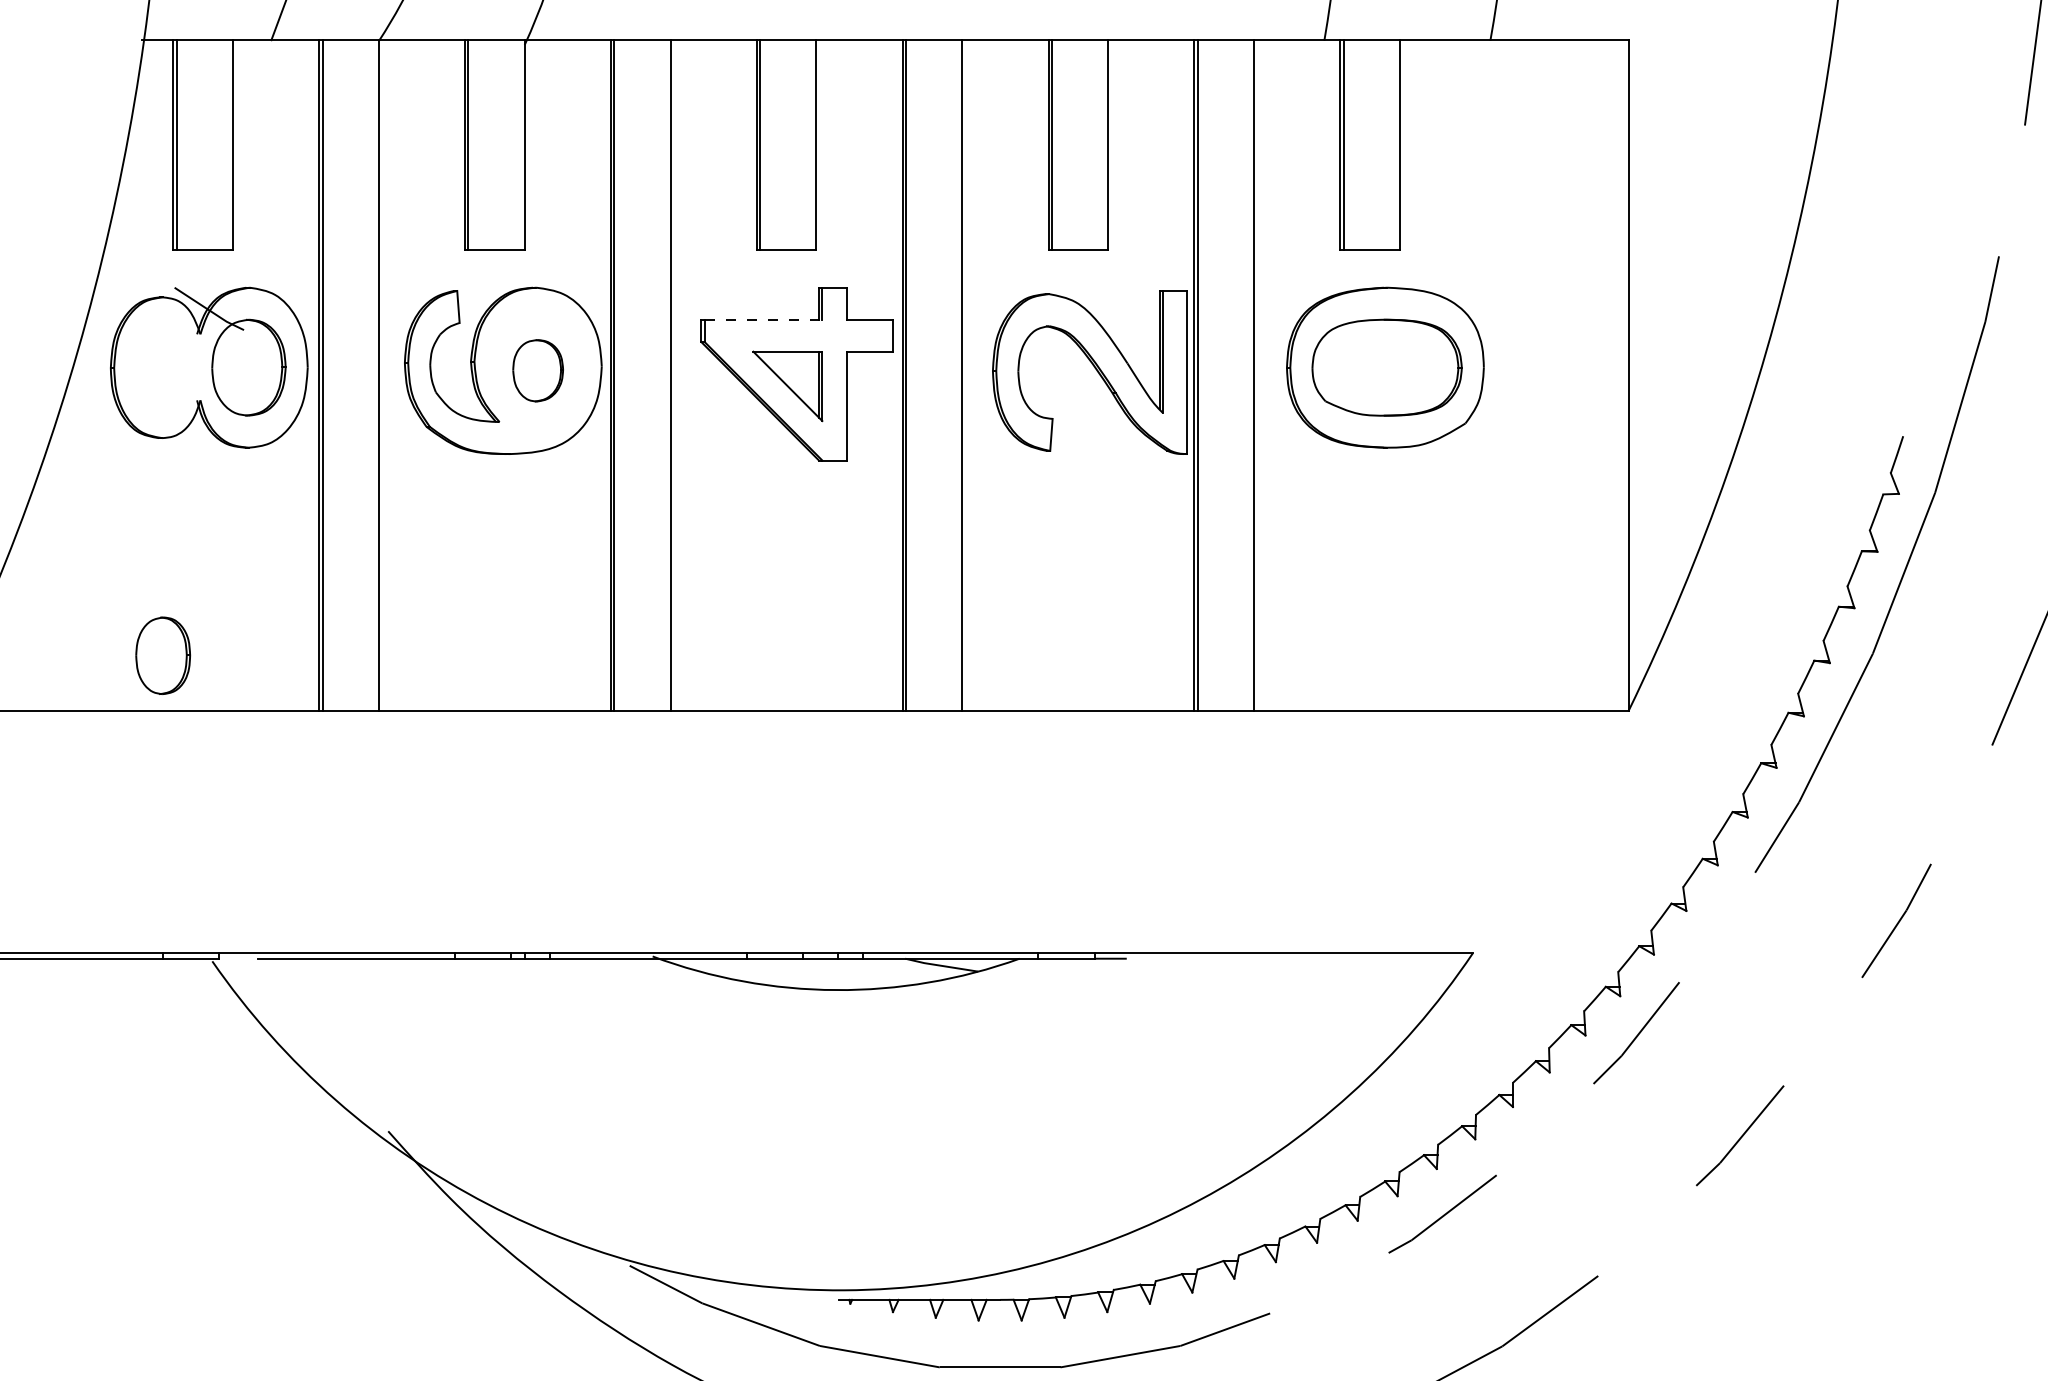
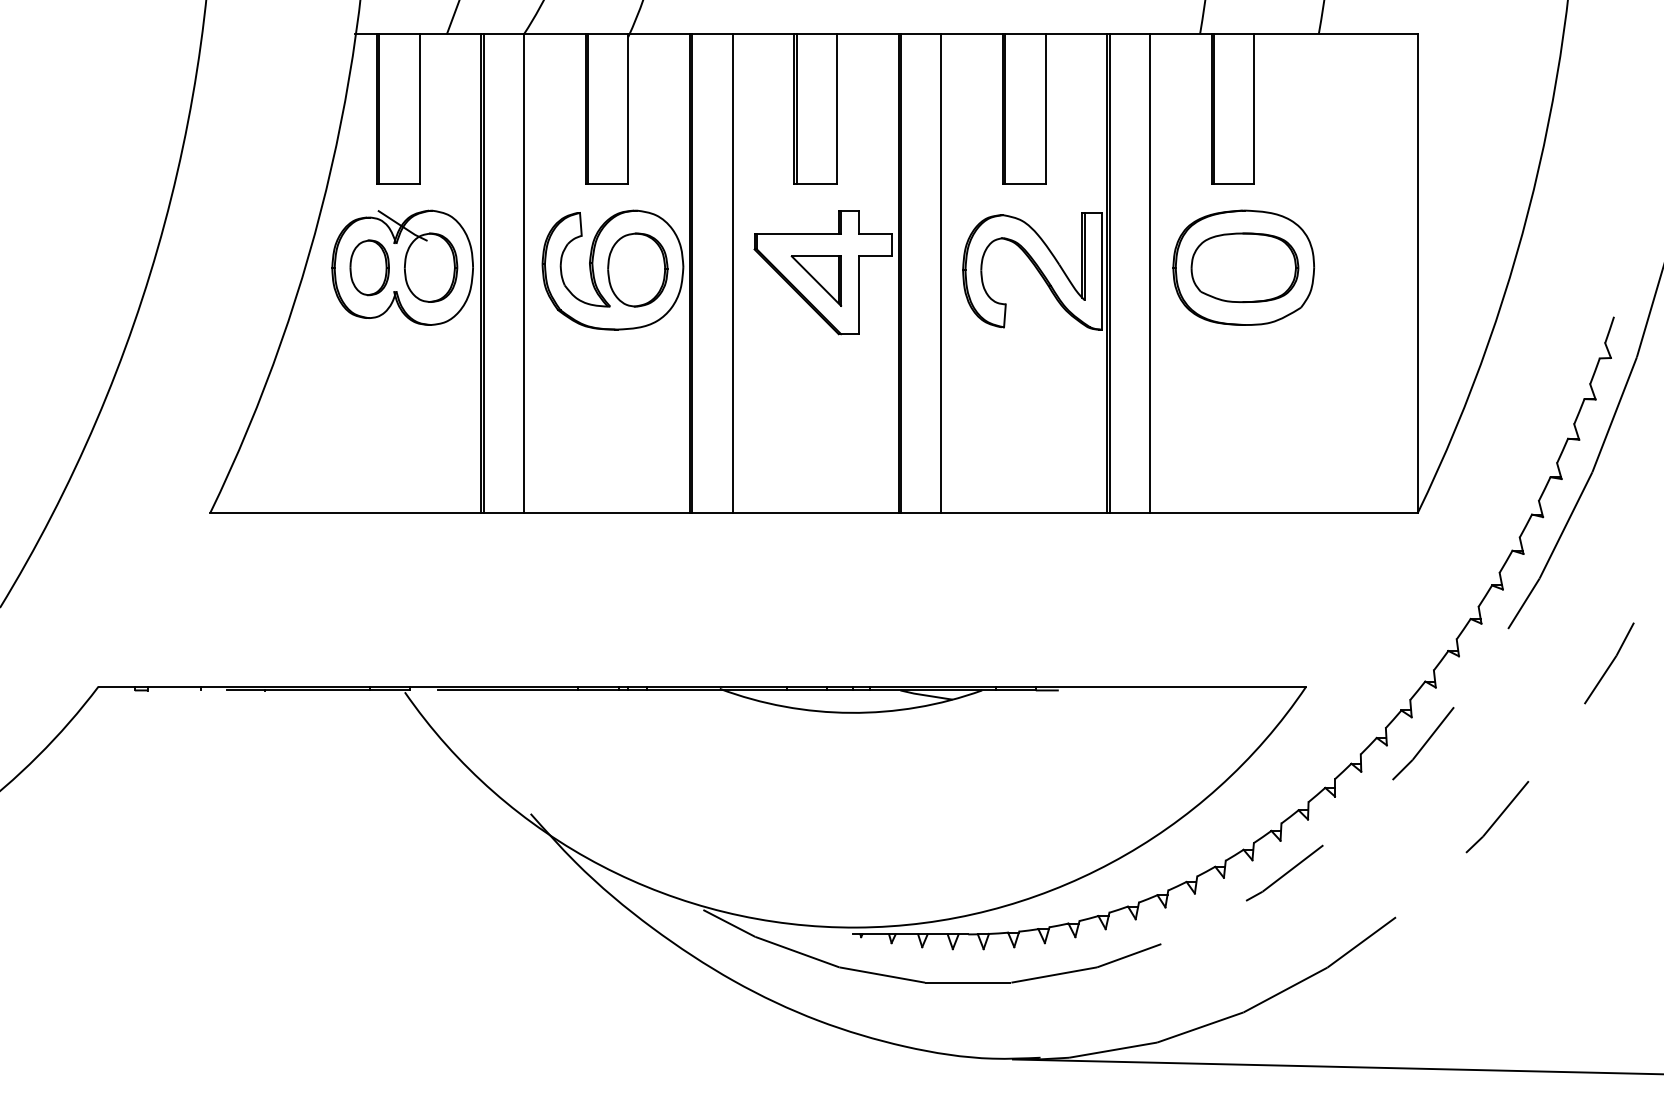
line: (764, 319) -> (799, 233), dashed -> solid
part: (537, 370) -> (637, 269), size x1.67
part: (162, 655) -> (369, 267), moved

